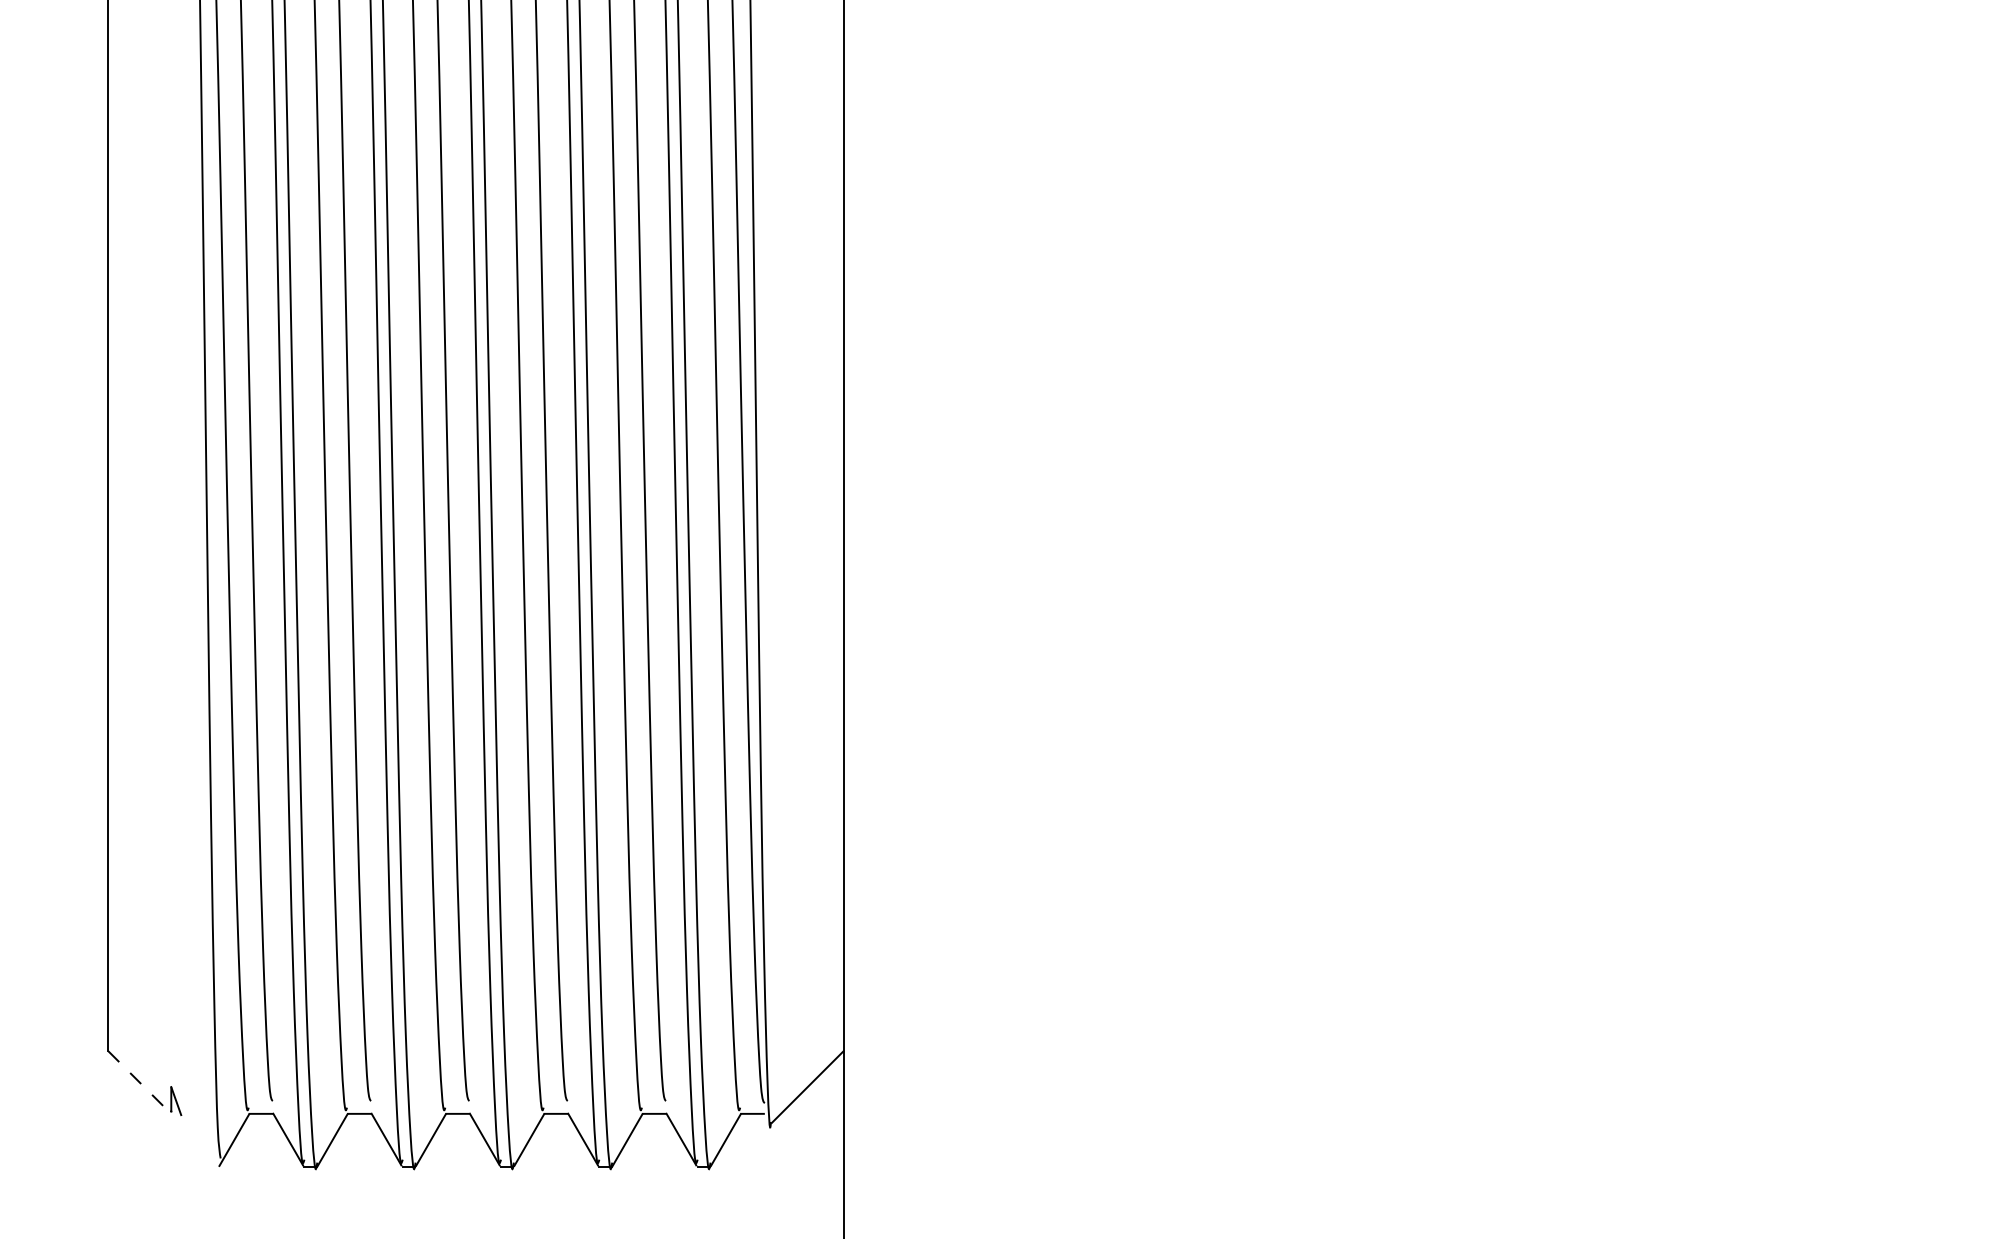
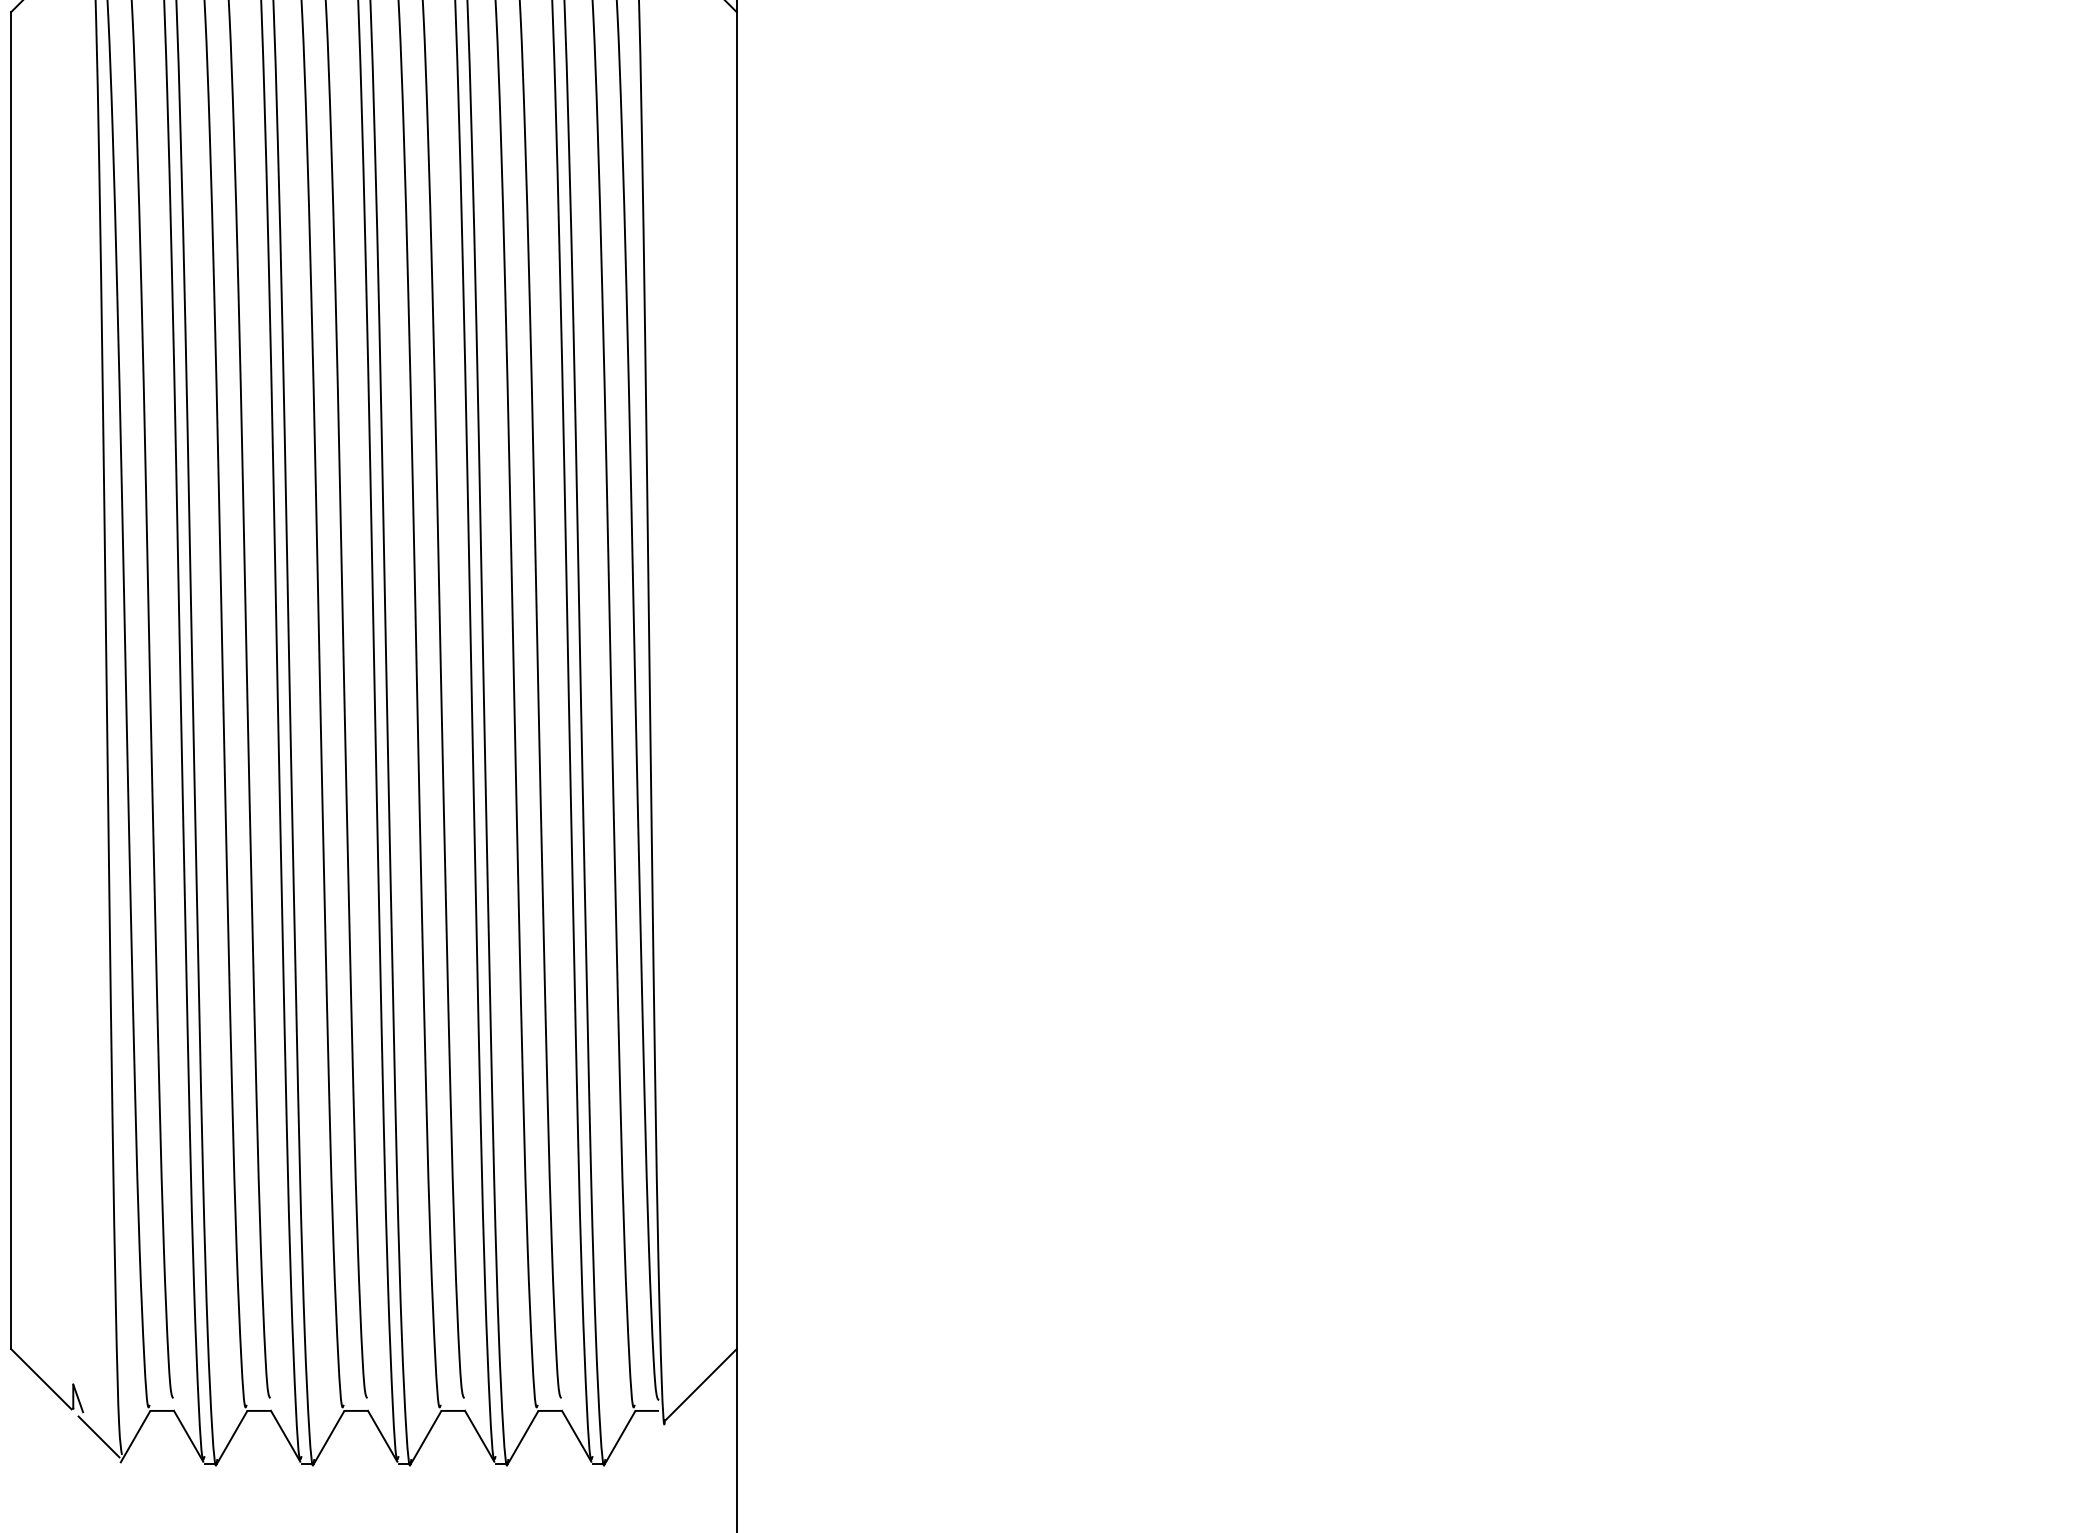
line: (139, 1082) -> (41, 1379), dashed -> solid
line: (196, 1139) -> (98, 1436), added

